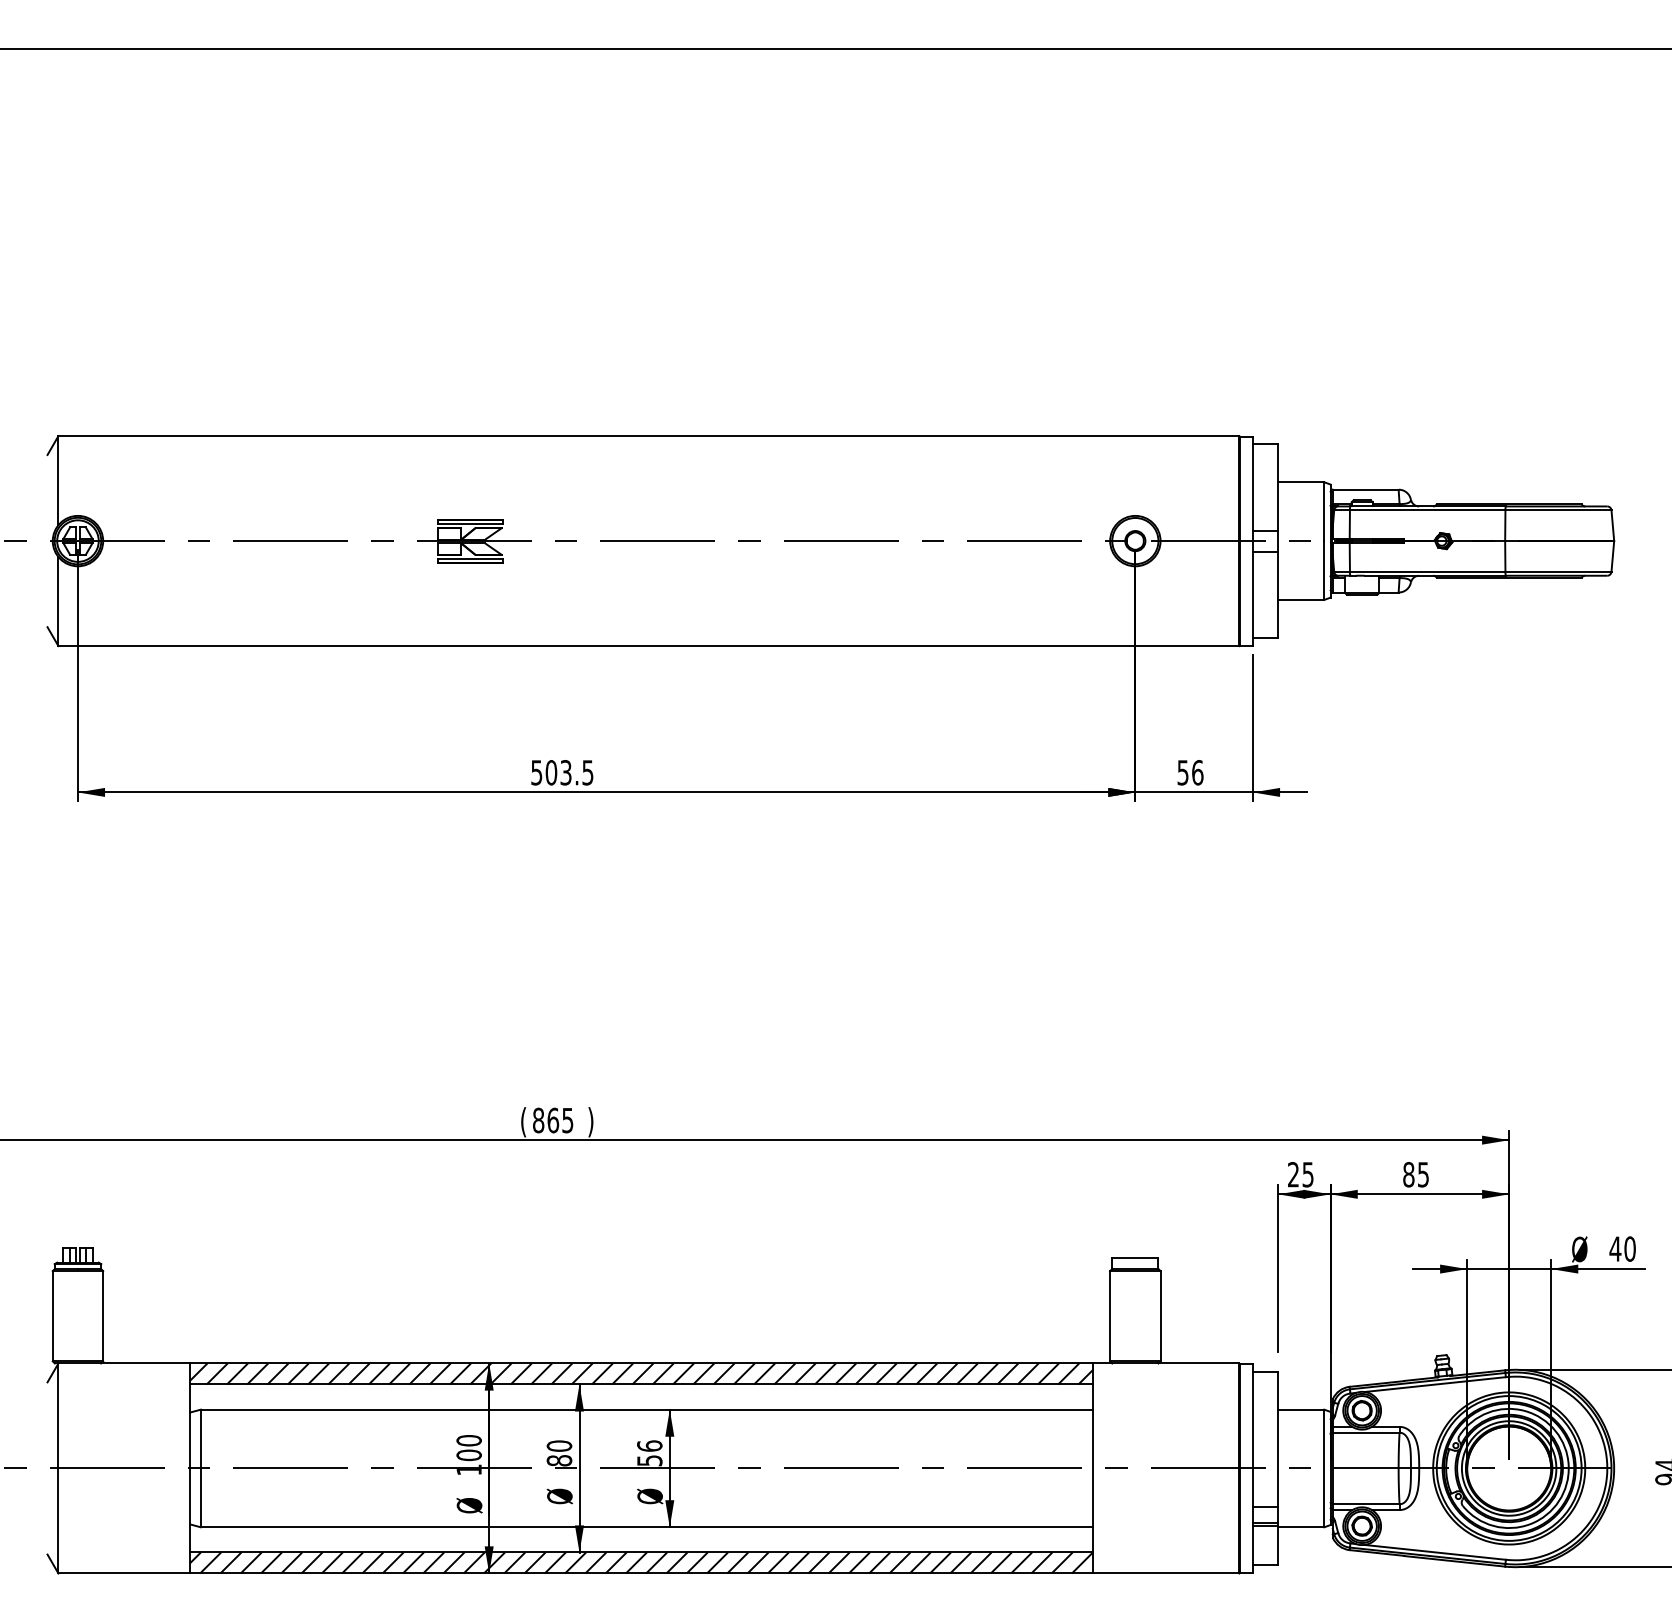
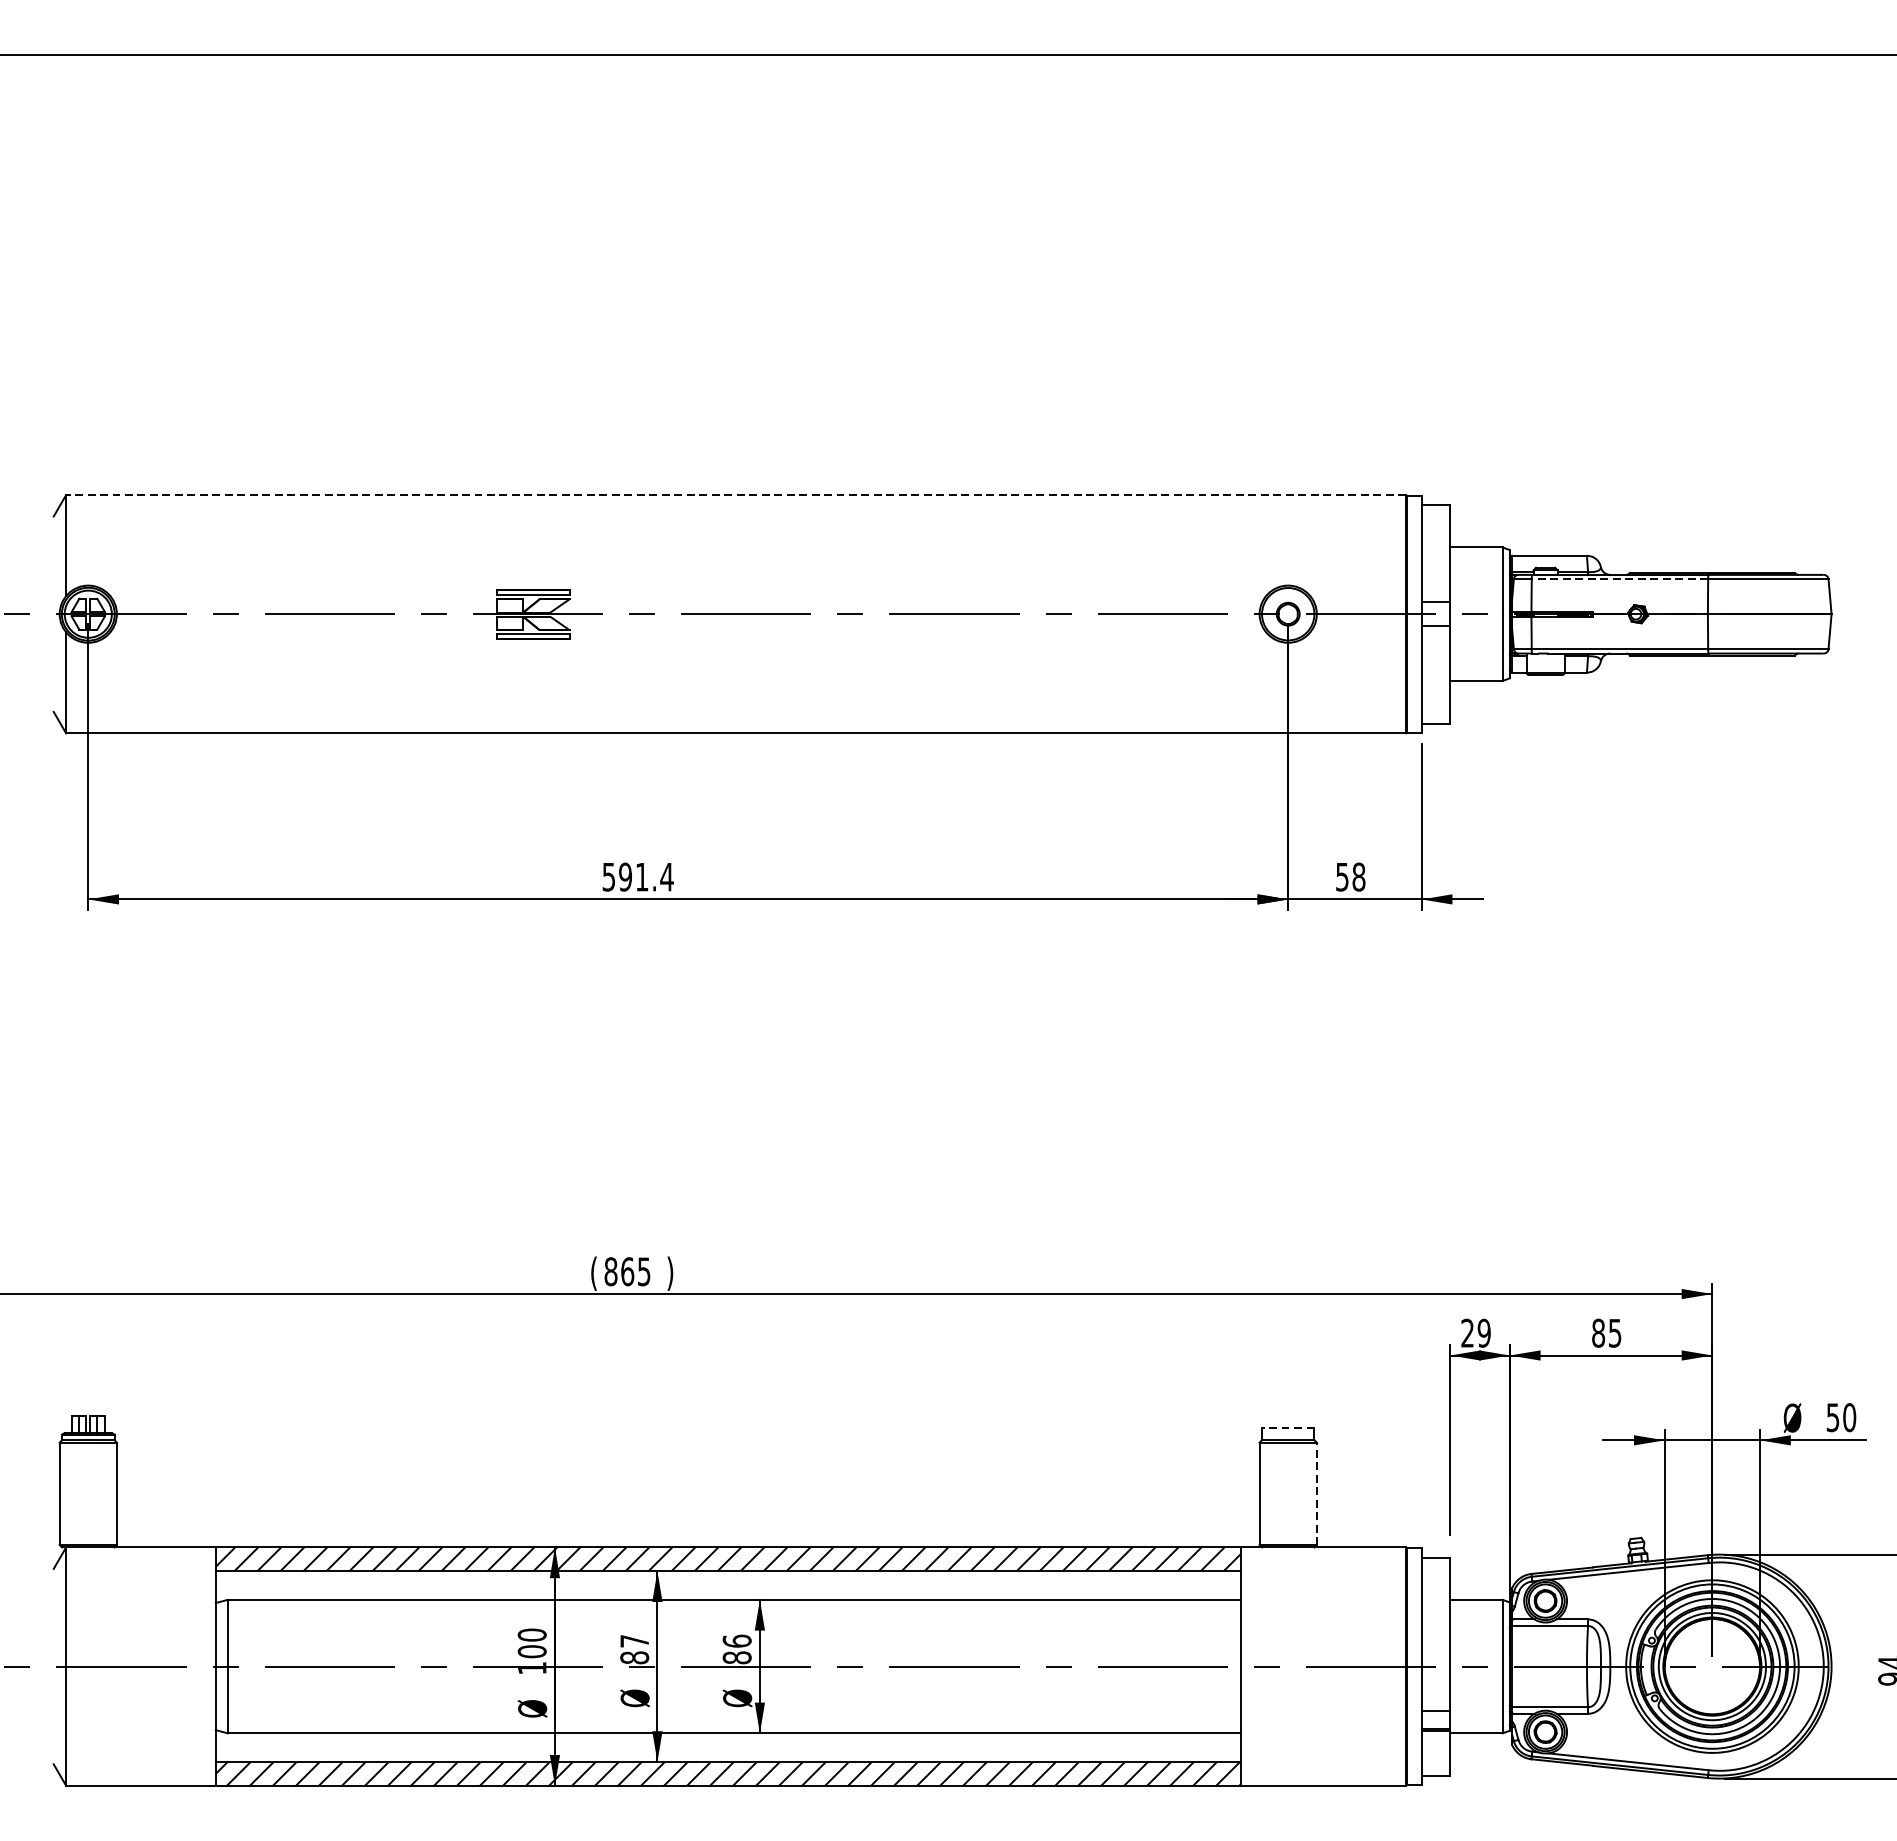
line: (648, 436) -> (735, 495), solid -> dashed
line: (1427, 510) -> (1619, 579), solid -> dashed
text: (569, 772) -> (646, 876), 503.5 -> 591.4
text: (1197, 772) -> (1358, 876), 56 -> 58
text: (1307, 1174) -> (1483, 1332), 25 -> 29
text: (1615, 1248) -> (1833, 1416), 40 -> 50
line: (1134, 1257) -> (1287, 1427), solid -> dashed
line: (1160, 1315) -> (1316, 1493), solid -> dashed
text: (559, 1445) -> (634, 1640), 80 -> 87
text: (649, 1460) -> (736, 1657), 56 -> 86

